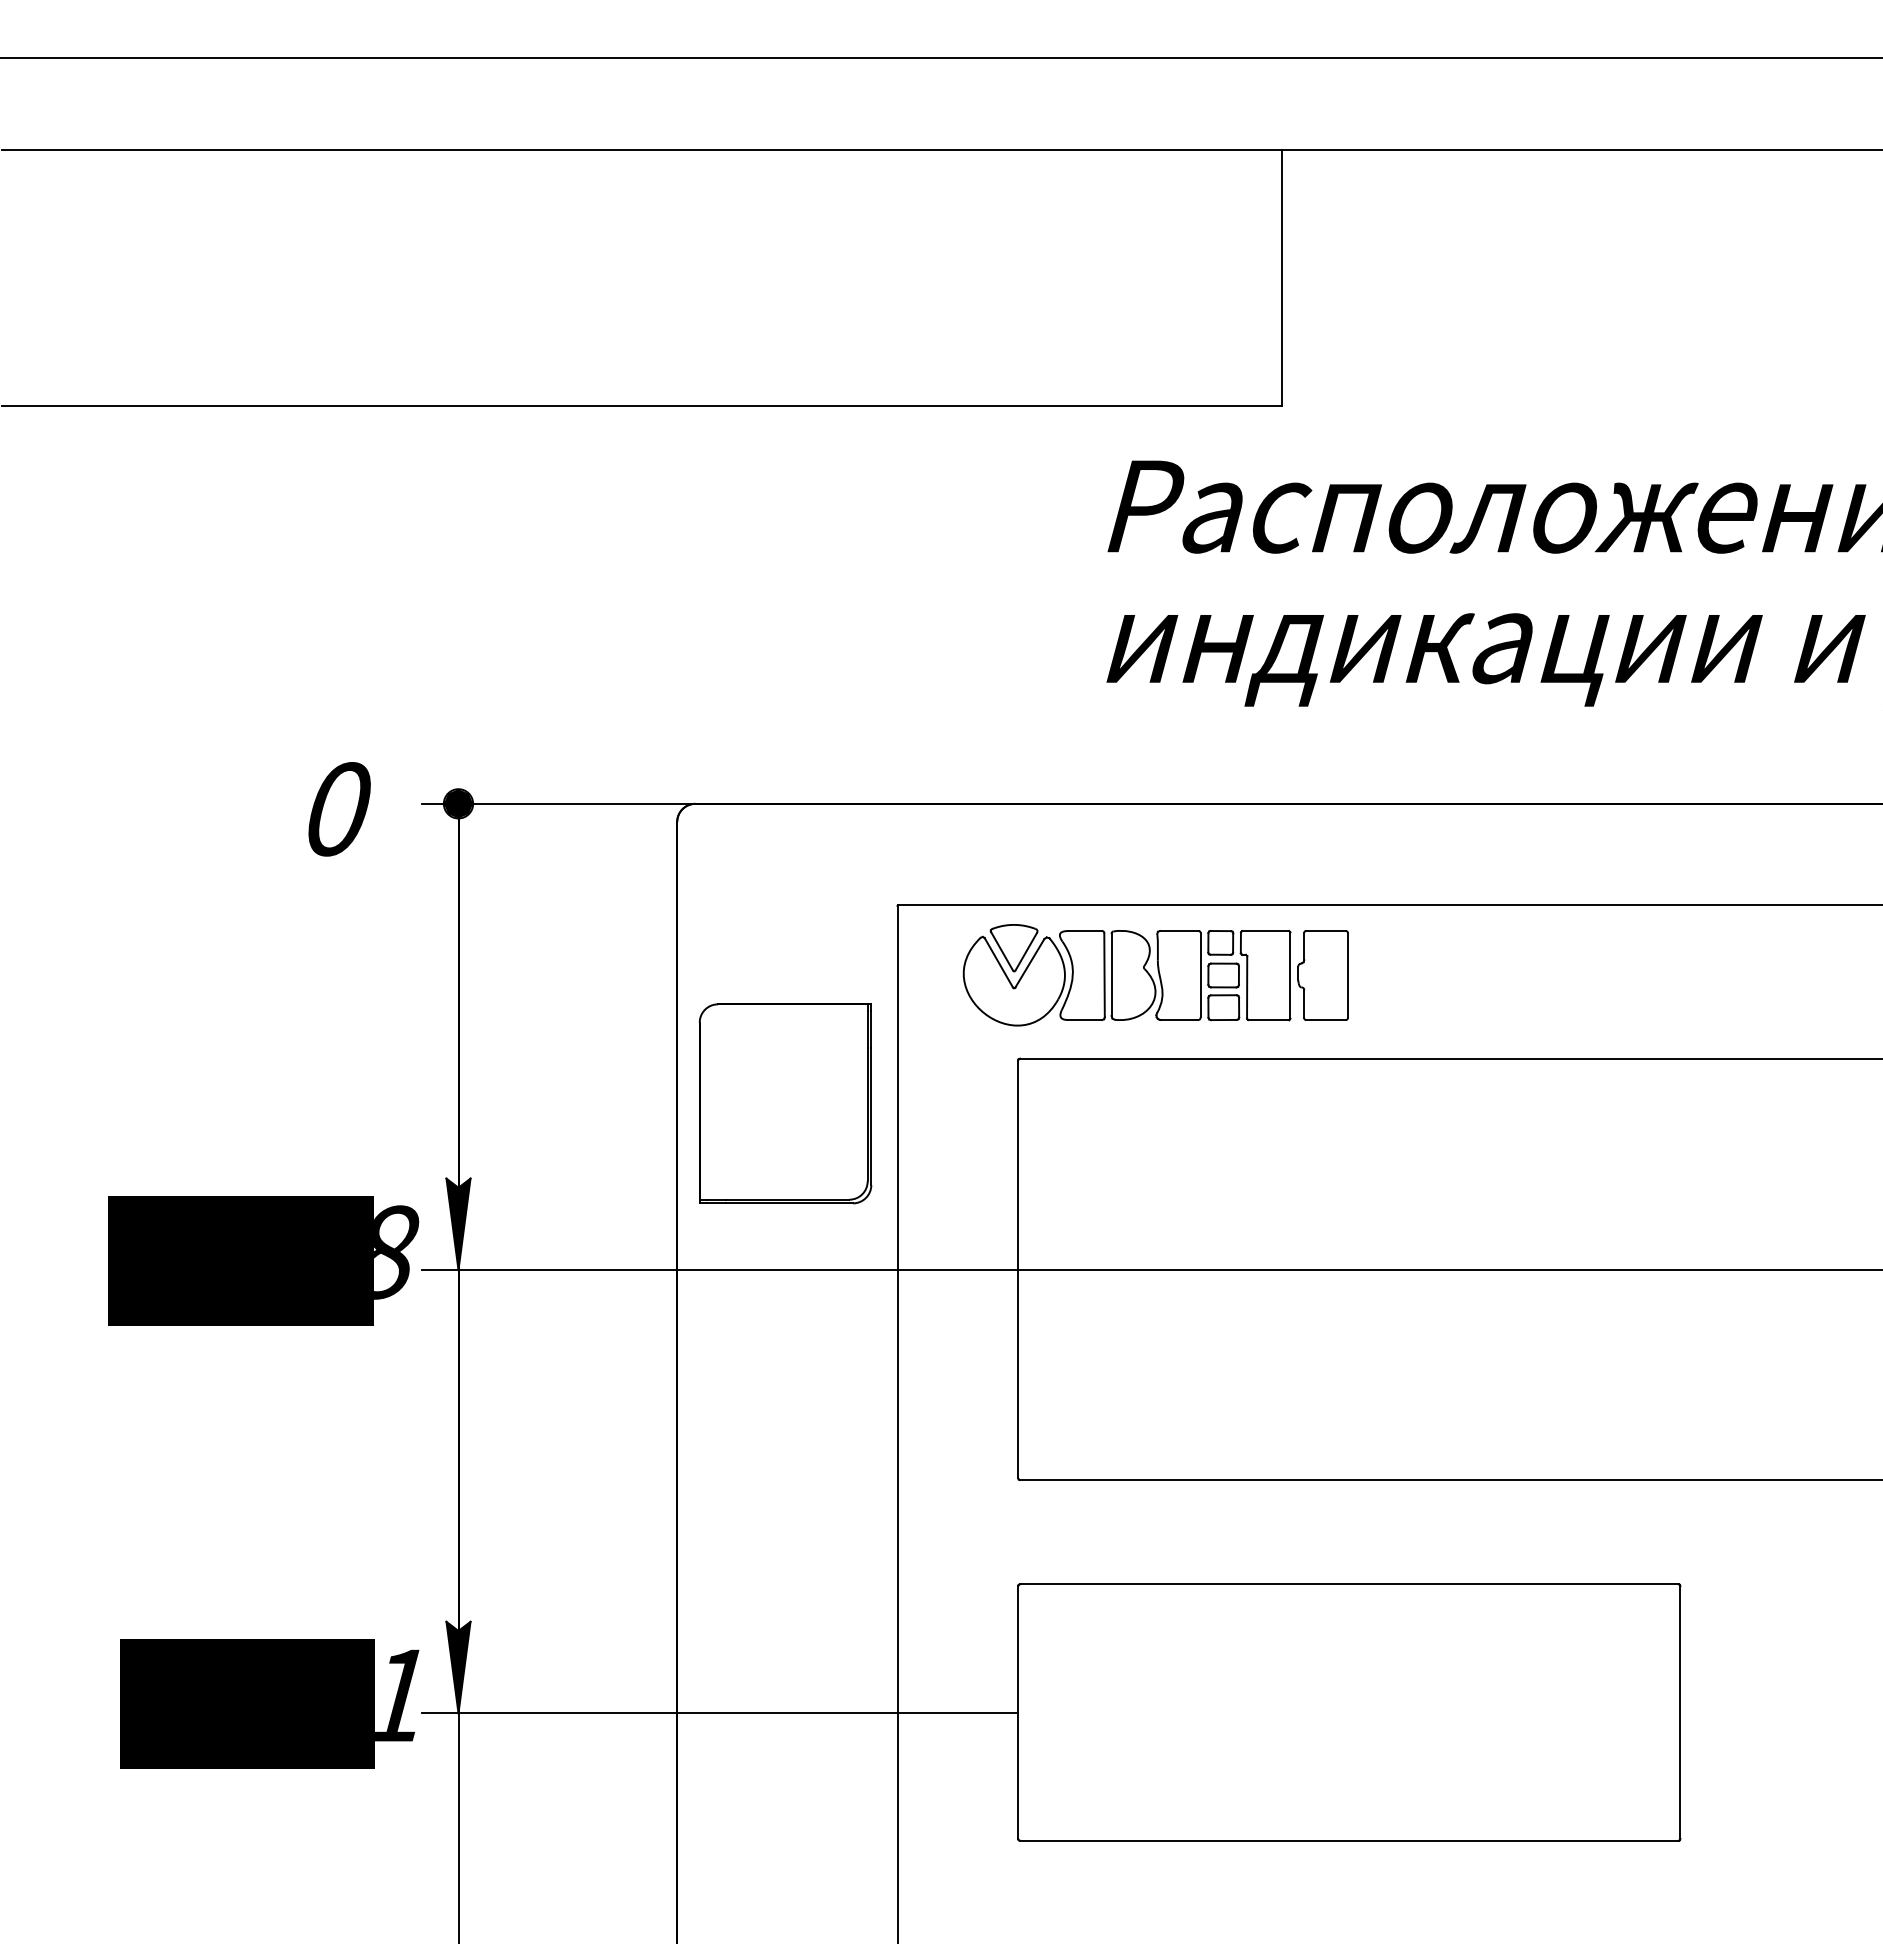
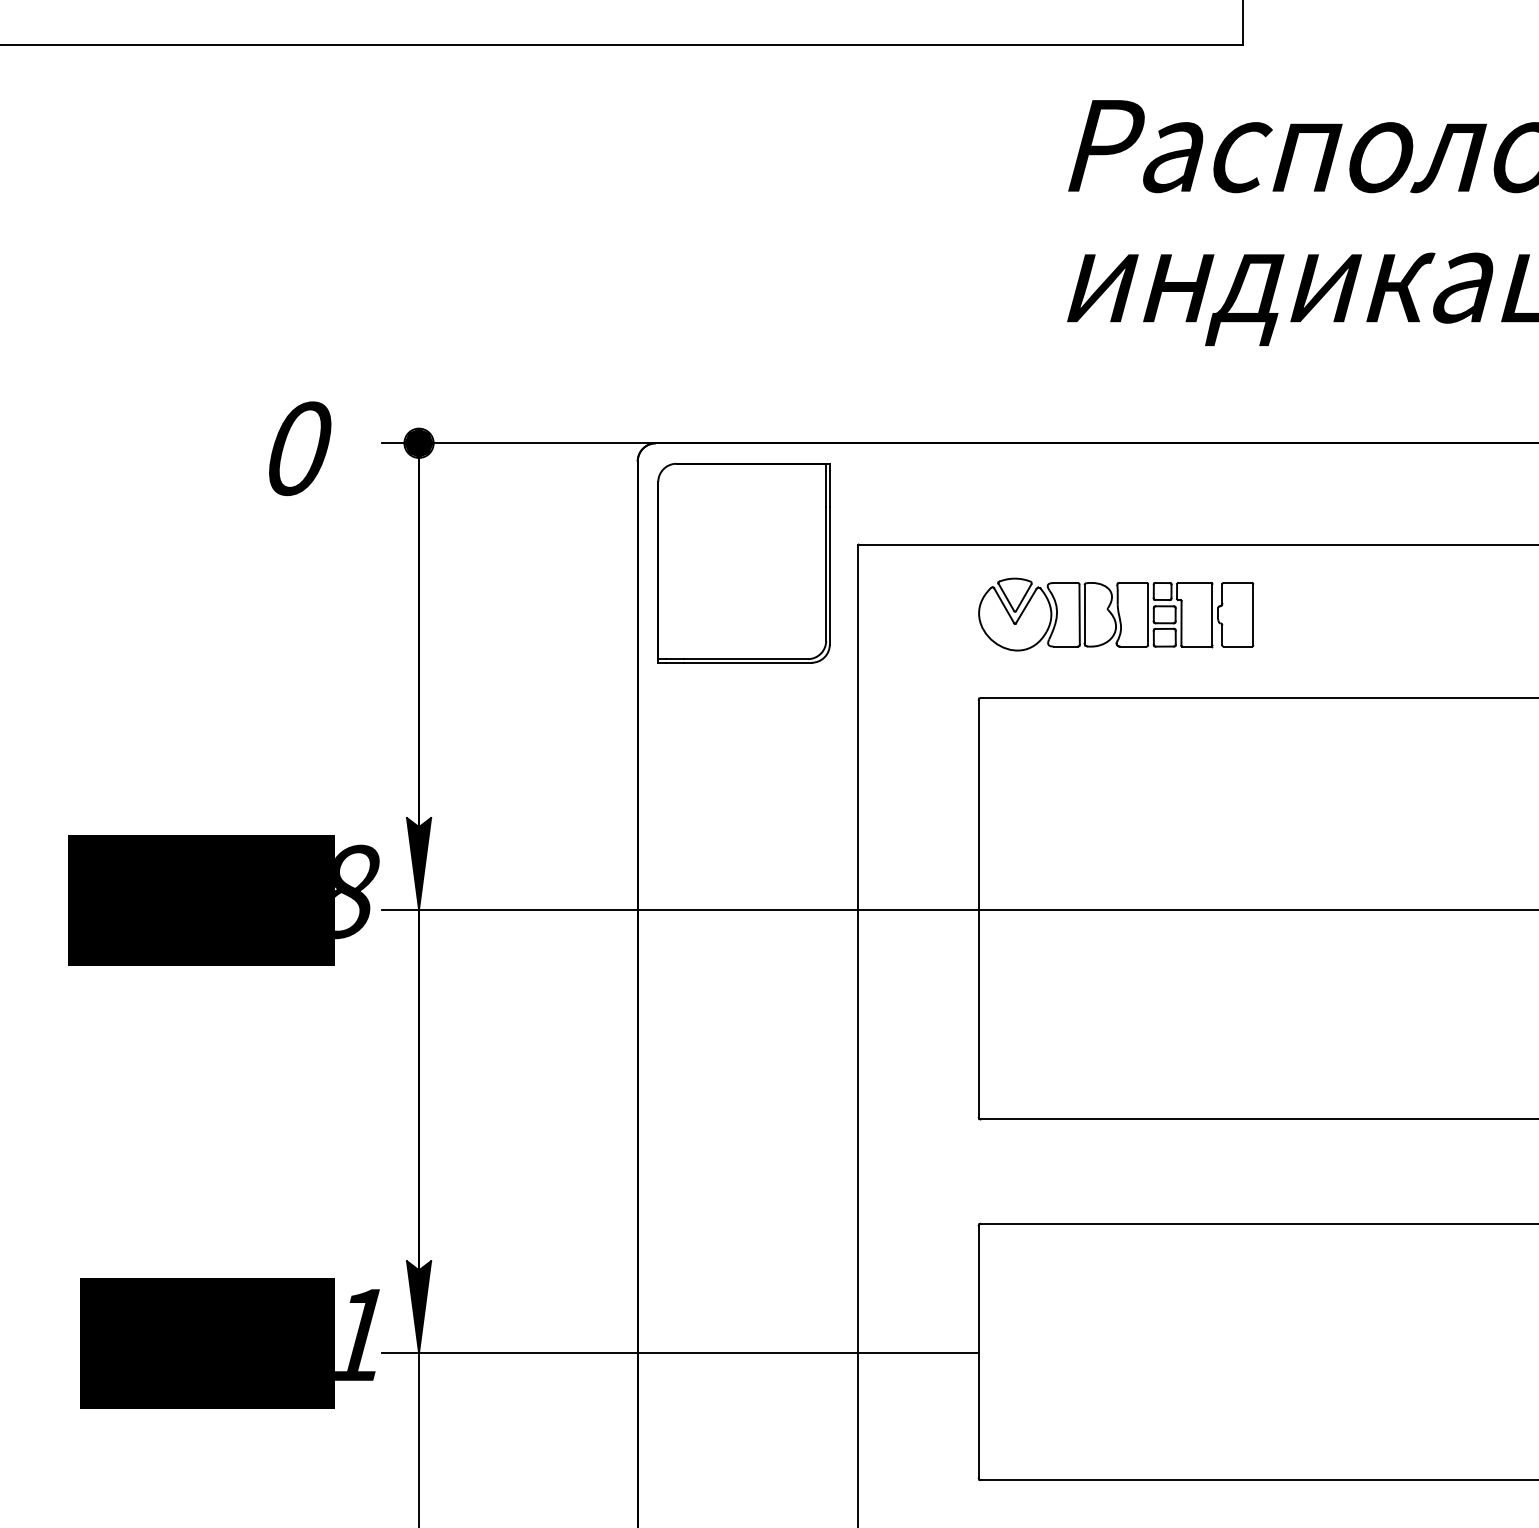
part: (1155, 974) -> (1116, 613), size x0.71
part: (785, 1103) -> (744, 562), moved

